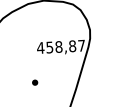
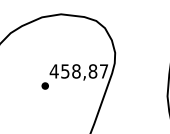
part: (34, 82) -> (44, 85), moved

